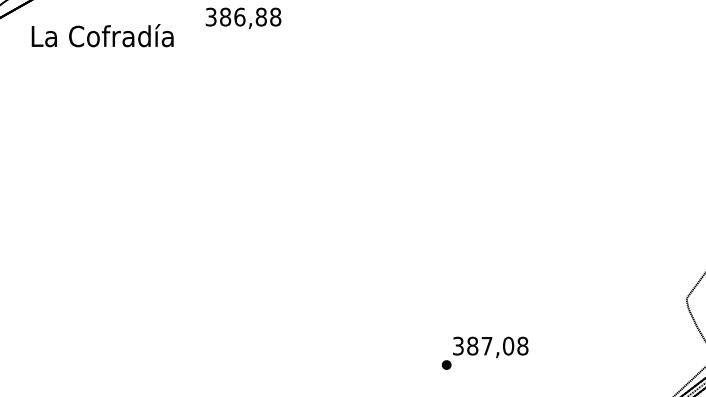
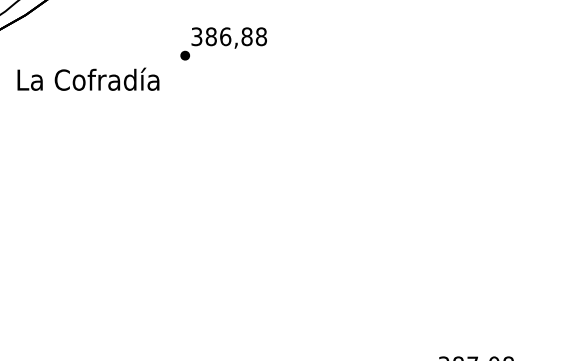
text: (102, 35) -> (88, 79), moved
part: (199, 35) -> (185, 55), added

